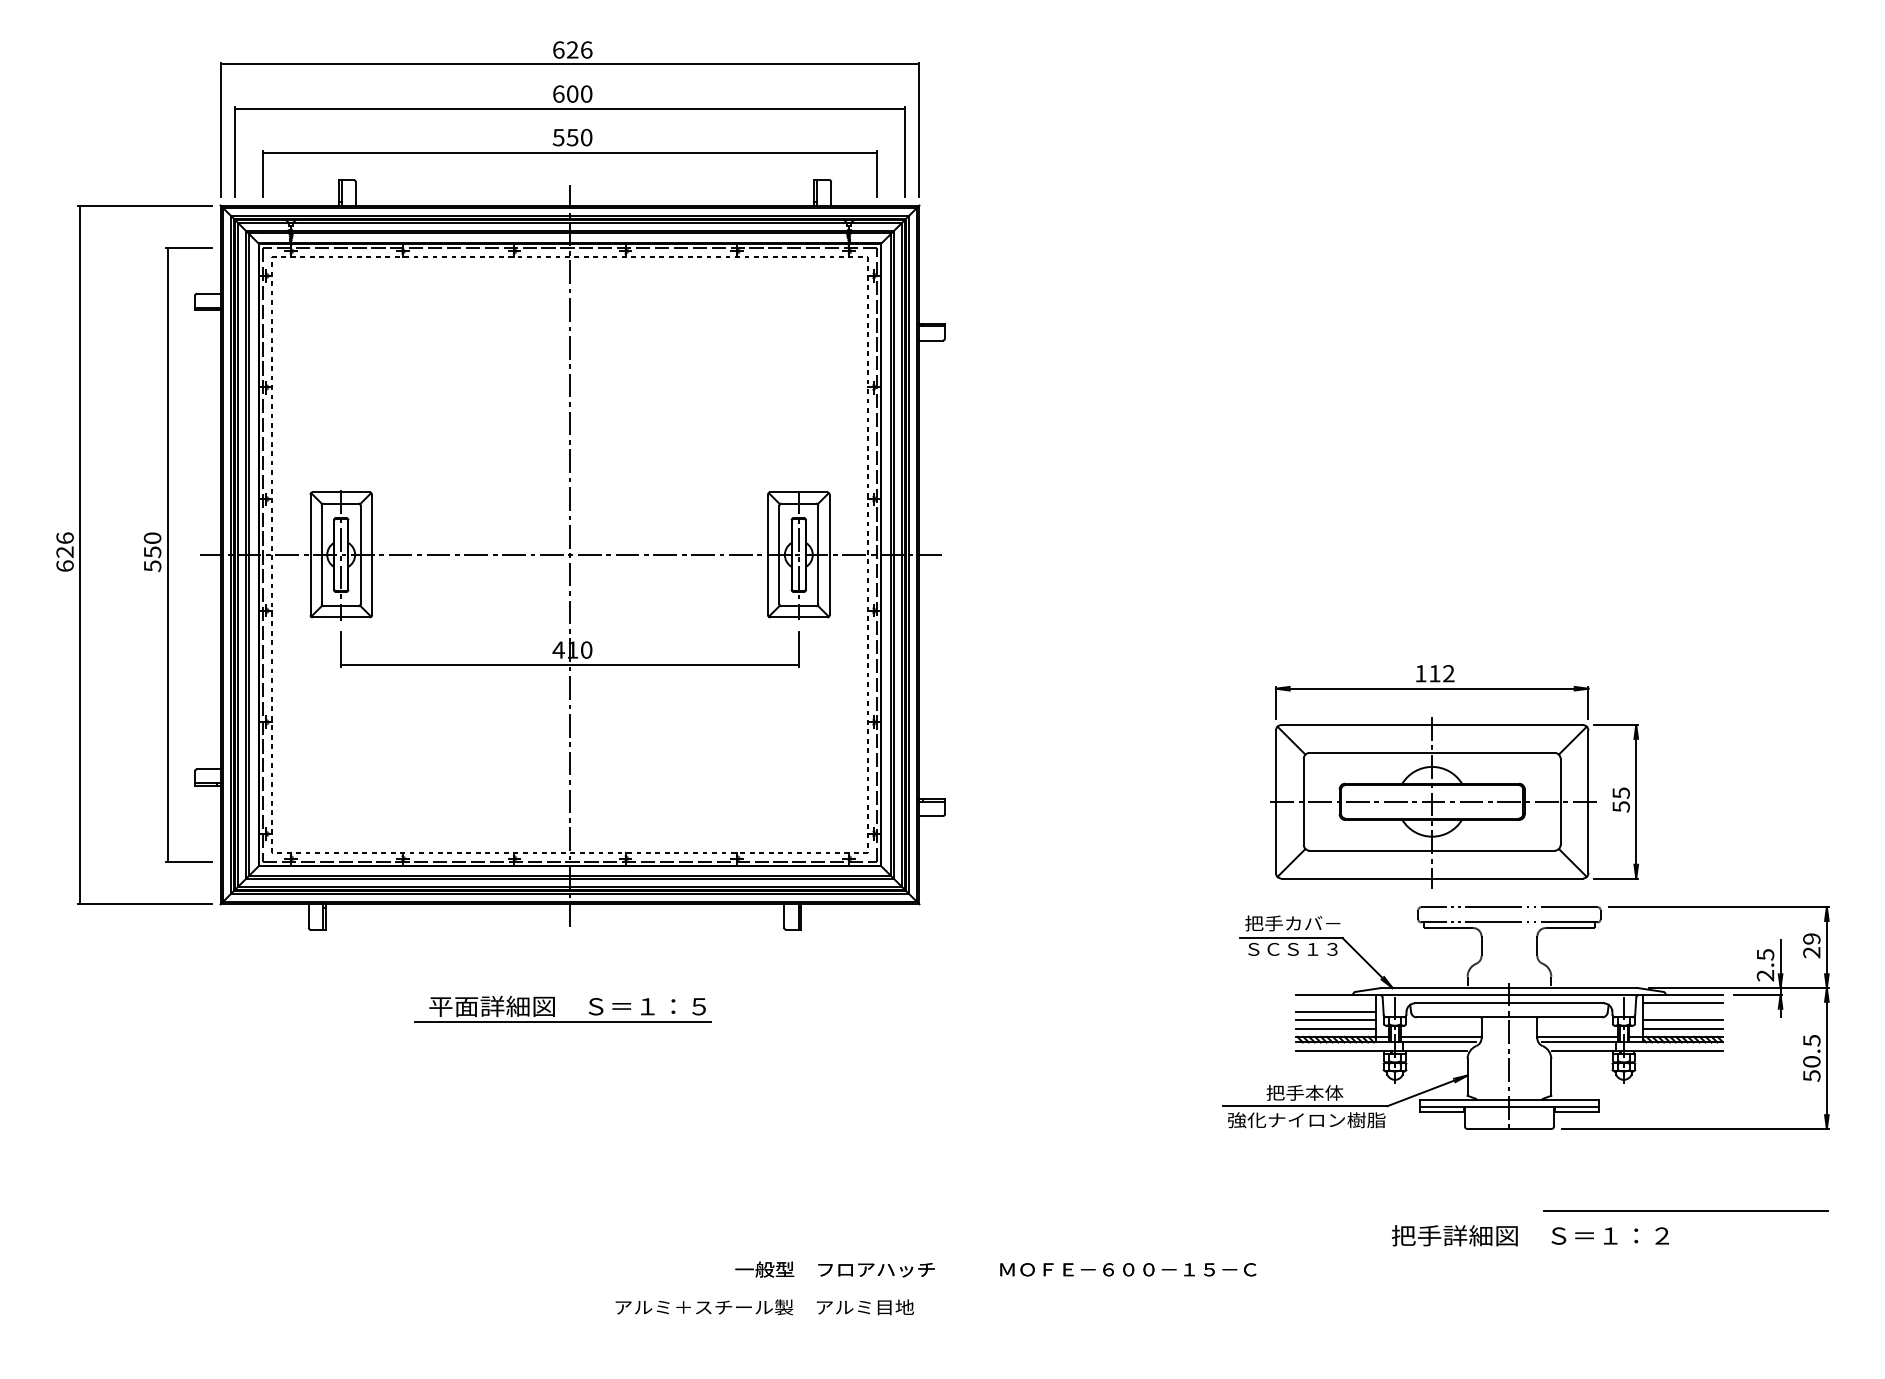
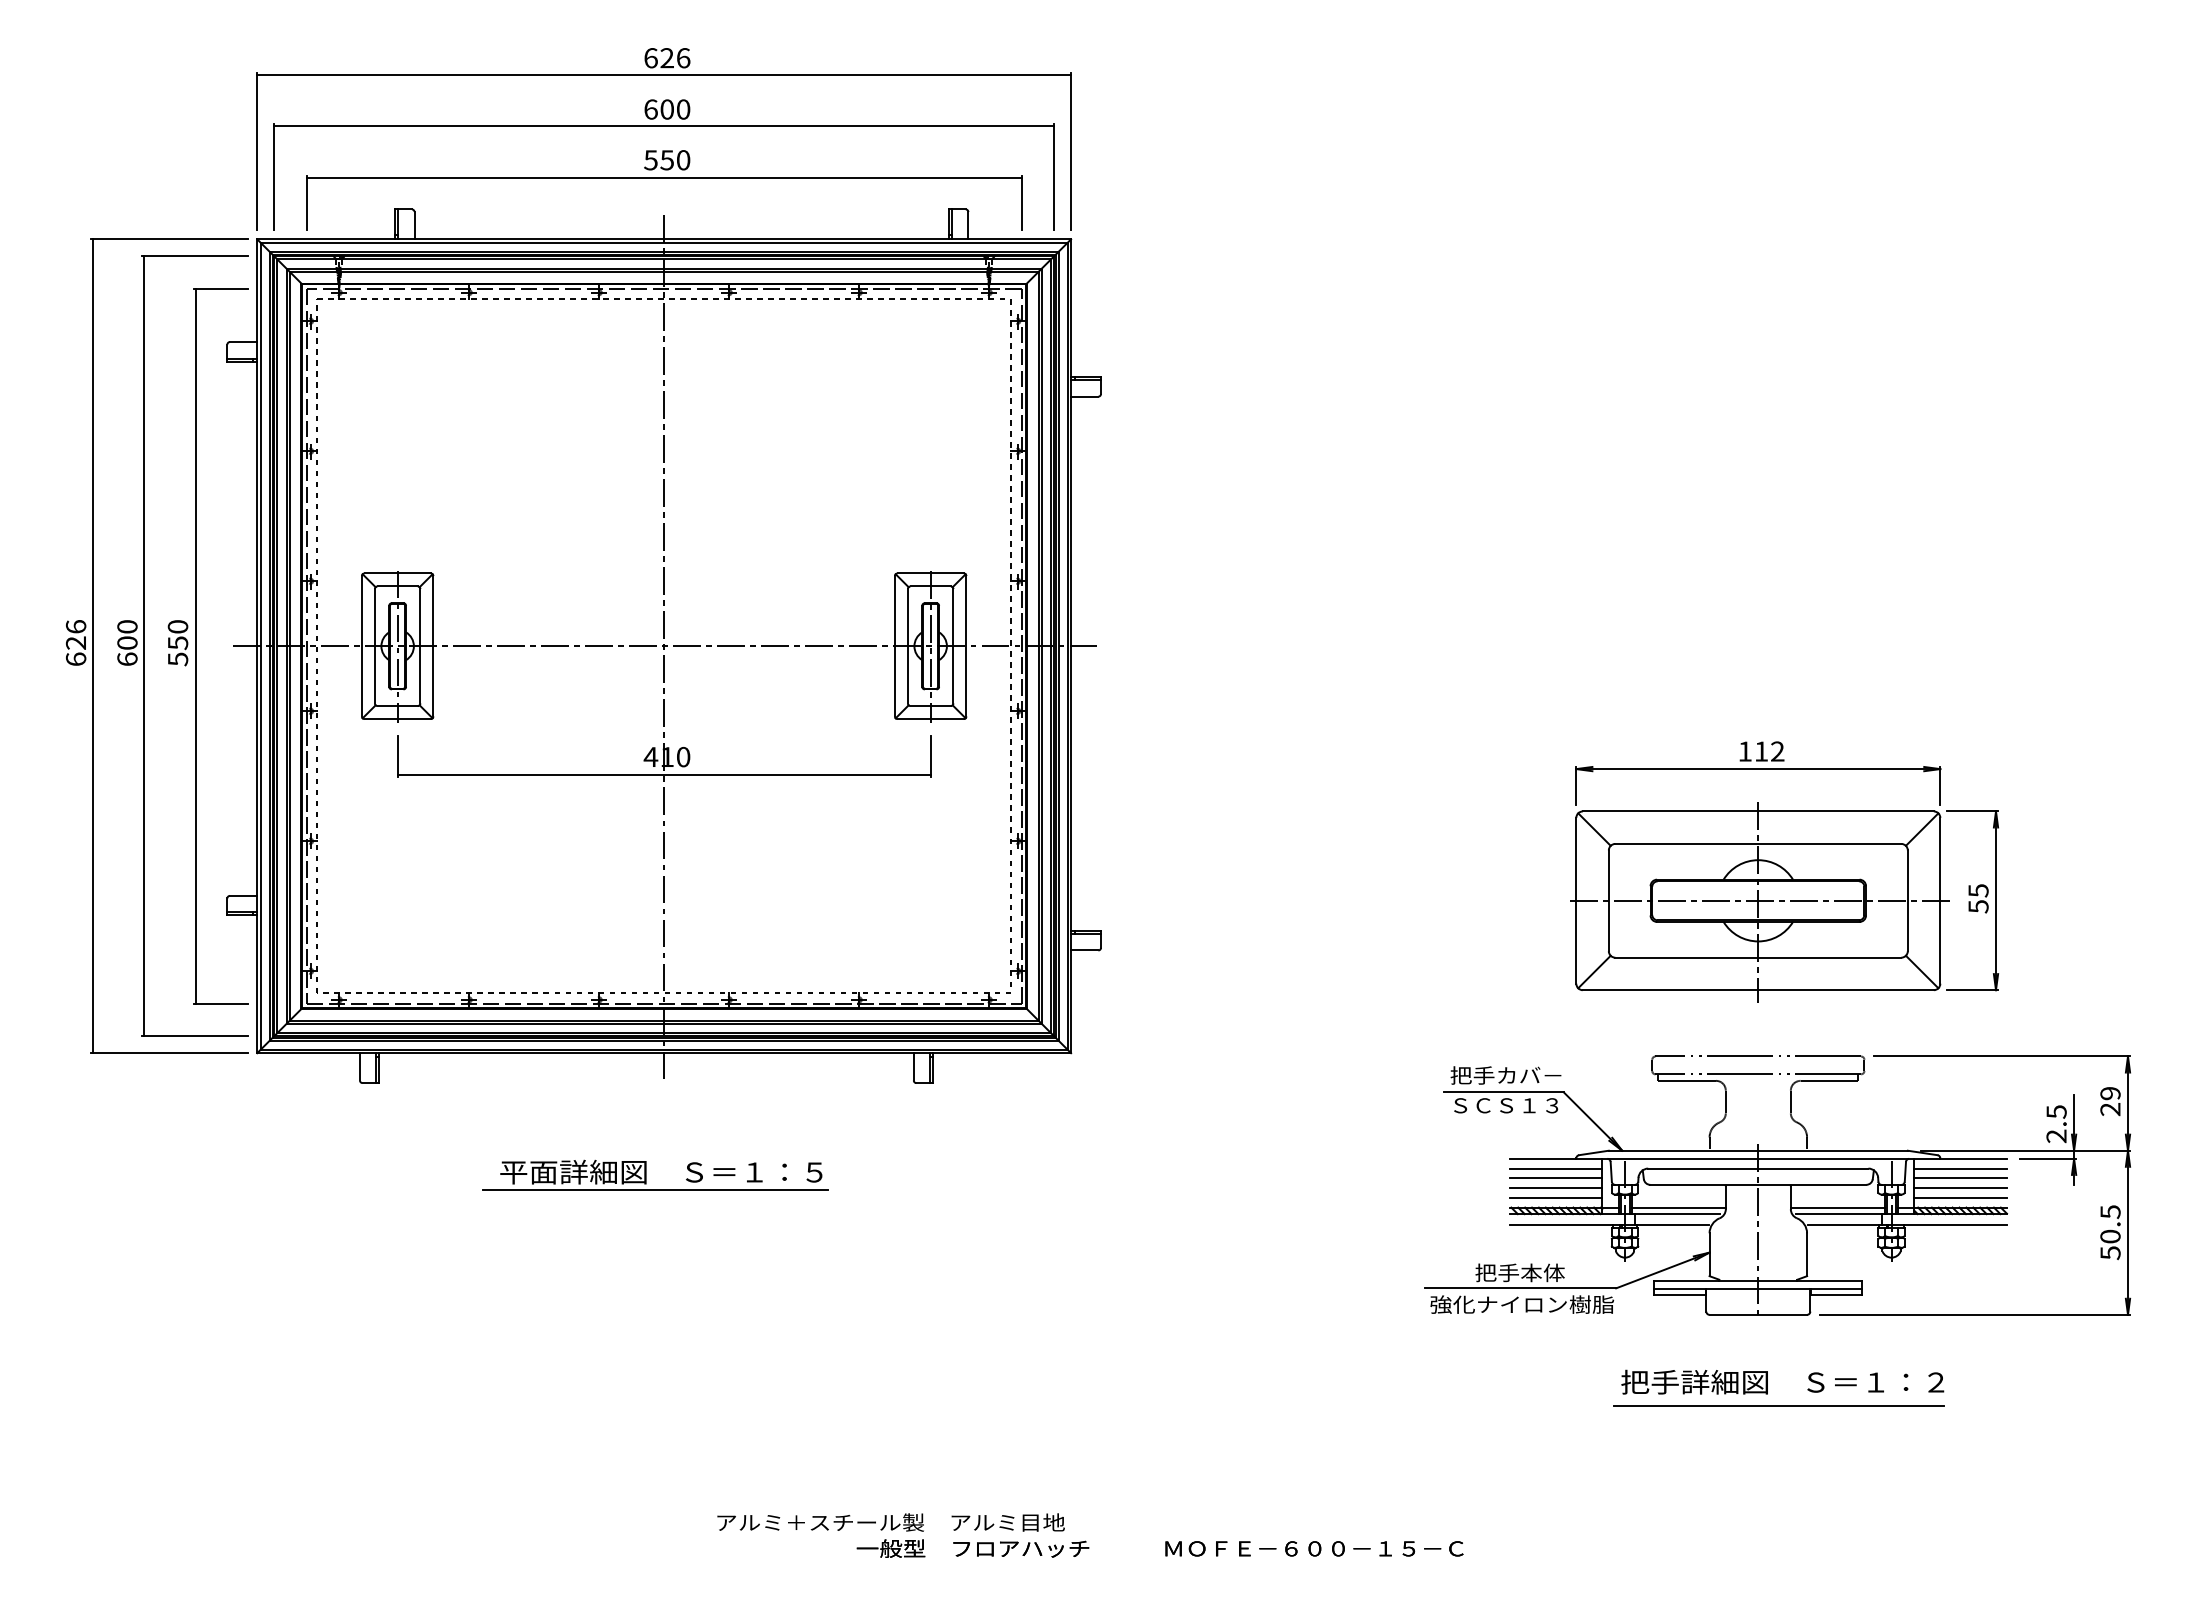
part: (123, 554) -> (144, 645), added
part: (1454, 776) -> (1784, 871), moved
line: (1335, 1003) -> (1555, 1168), added
line: (1683, 1011) -> (1960, 1178), added
line: (1685, 1211) -> (1778, 1405), moved
text: (1530, 1235) -> (1782, 1381), moved
text: (995, 1269) -> (1159, 1548), moved

